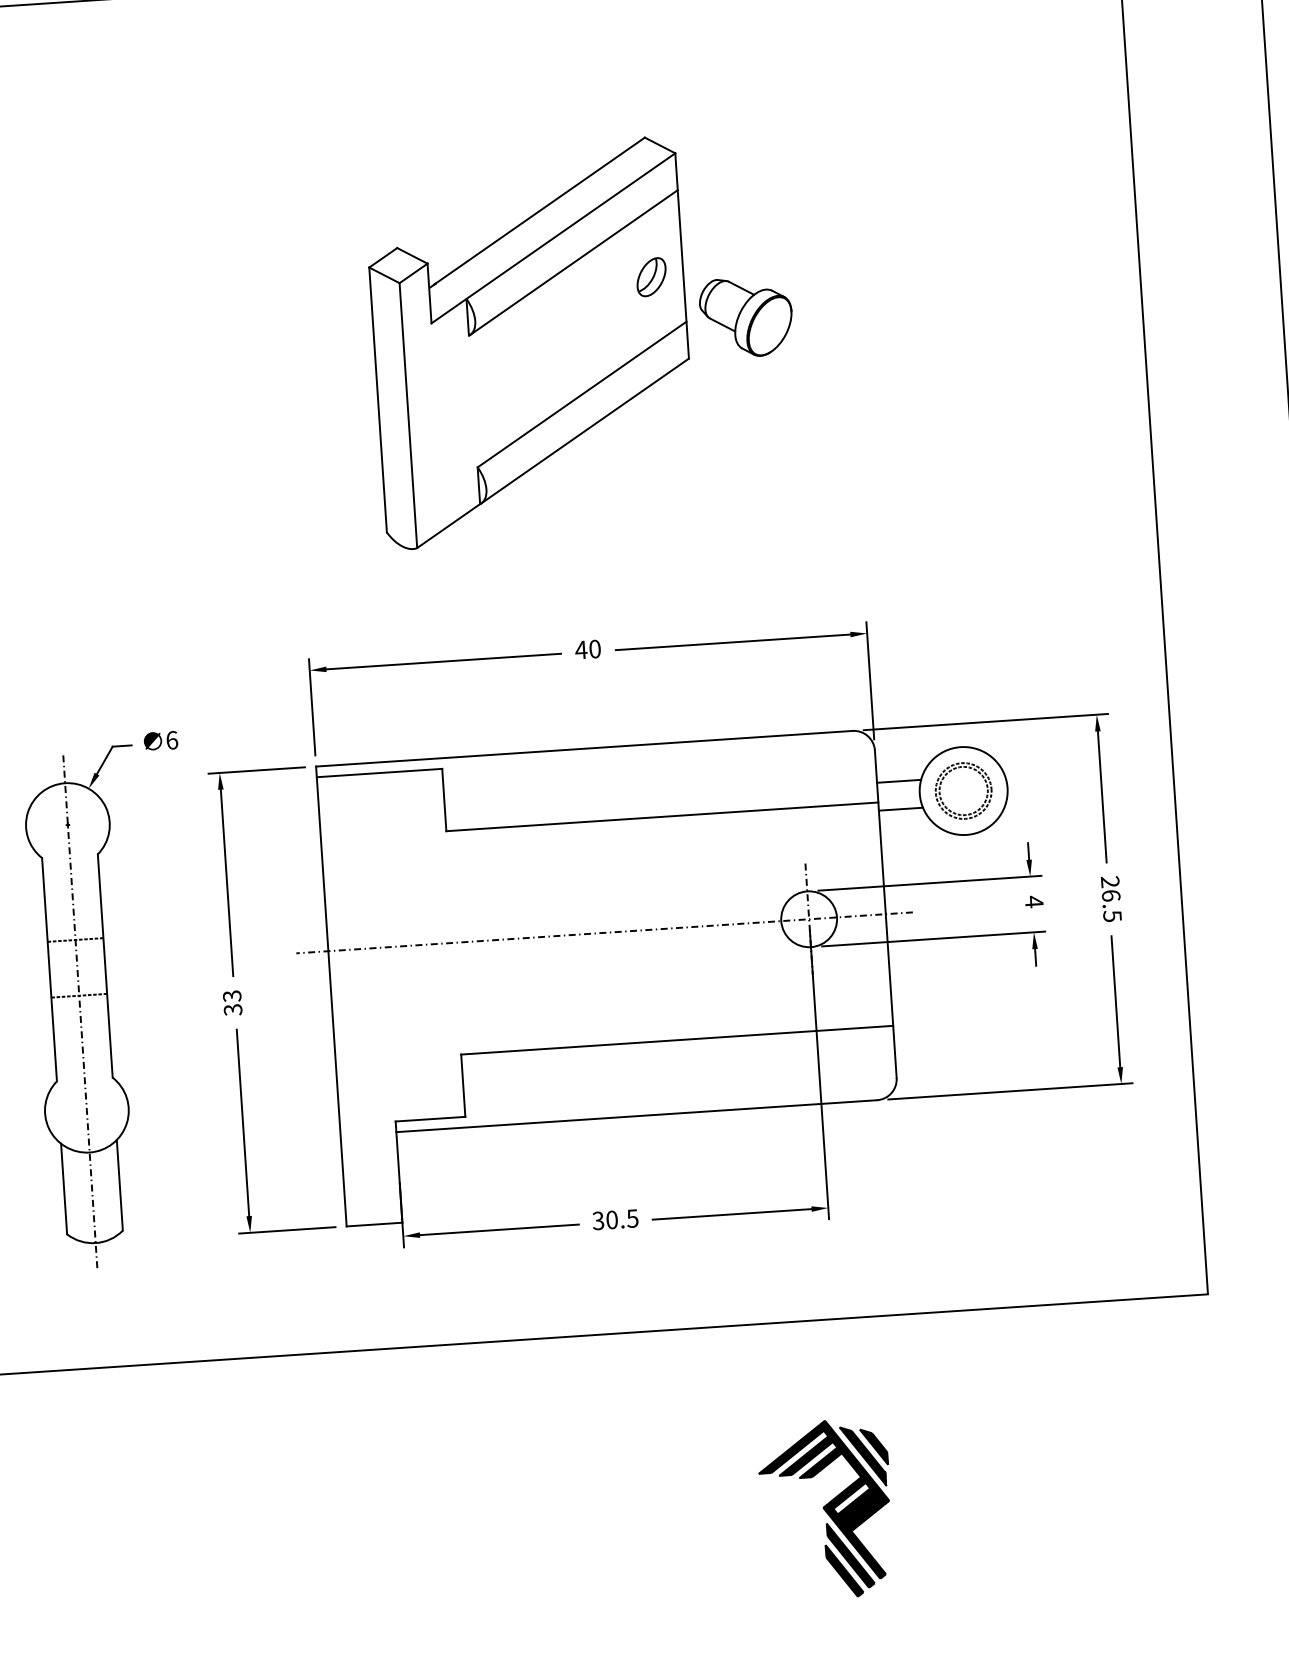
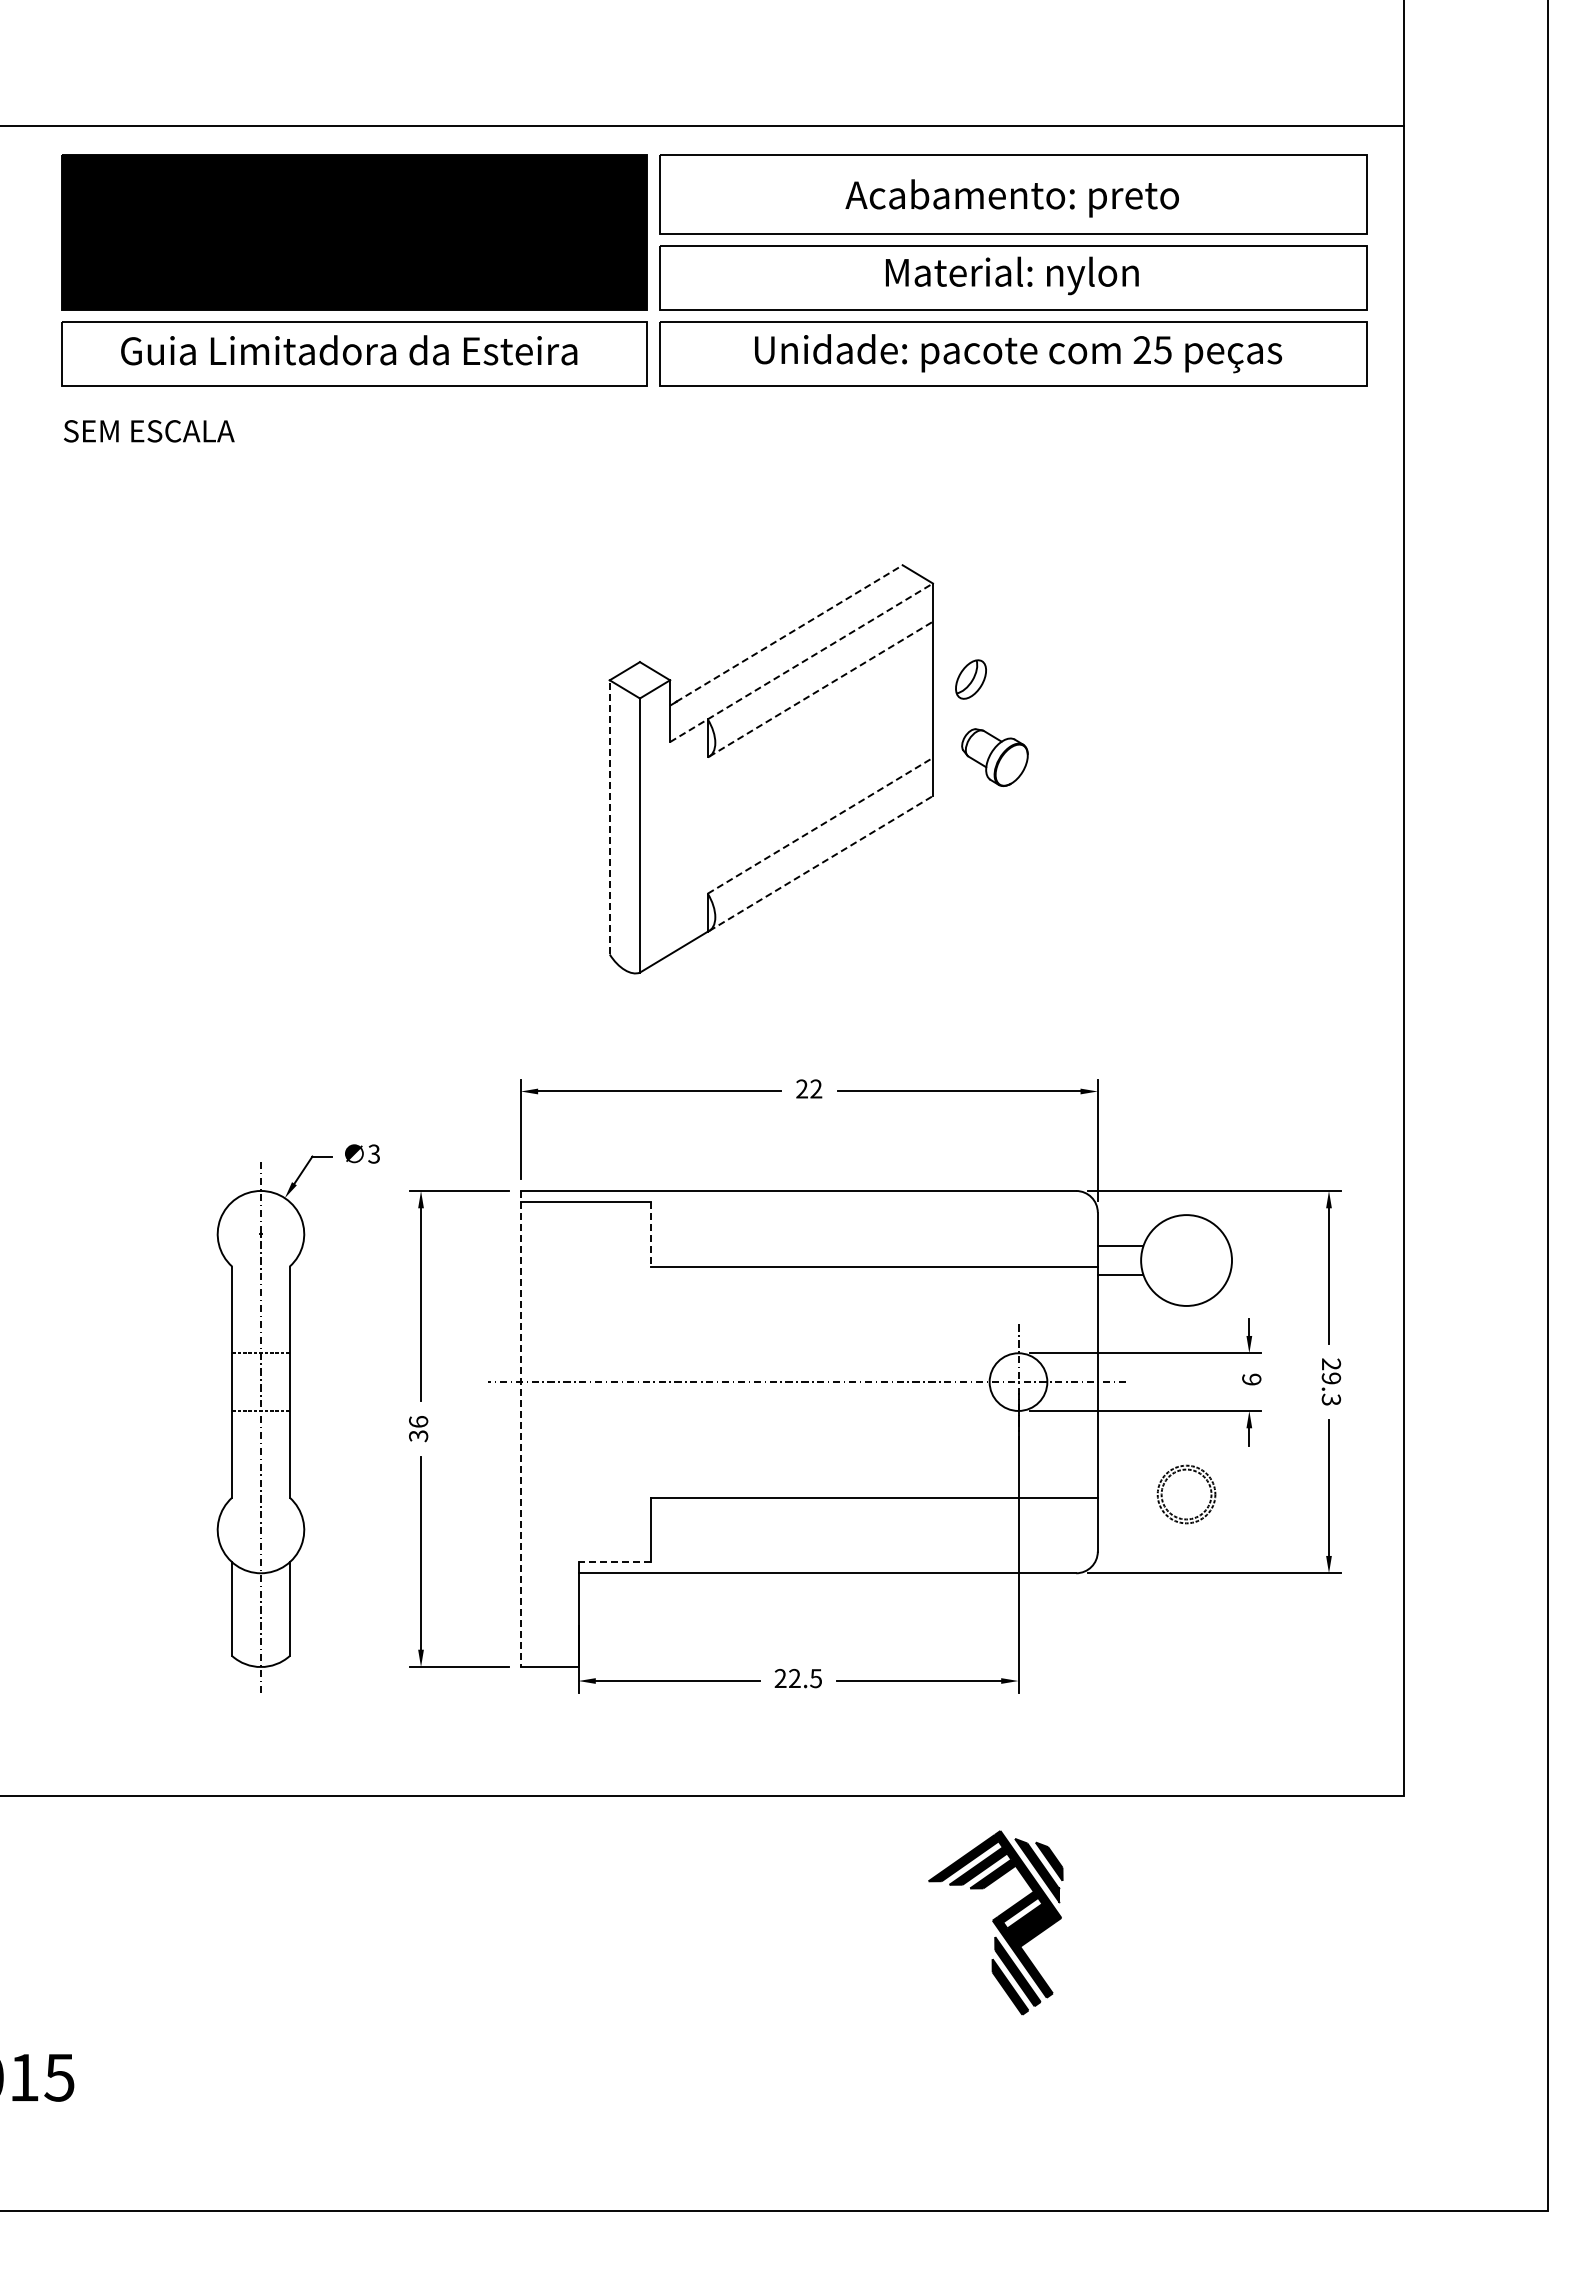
line: (539, 210) -> (789, 633), solid -> dashed
line: (553, 238) -> (801, 662), solid -> dashed
line: (574, 262) -> (821, 689), solid -> dashed
part: (651, 277) -> (970, 679), moved
part: (745, 317) -> (994, 757), size x0.7
line: (582, 394) -> (820, 825), solid -> dashed
line: (377, 399) -> (609, 816), solid -> dashed
line: (585, 430) -> (821, 863), solid -> dashed
text: (587, 649) -> (808, 1088), 40 -> 22
text: (172, 739) -> (374, 1153), 6 -> 3
part: (941, 787) -> (1163, 1489), moved
line: (444, 800) -> (650, 1234), solid -> dashed
text: (1034, 901) -> (1251, 1379), 4 -> 9
text: (1111, 905) -> (1331, 1388), 26.5 -> 29.3
text: (232, 995) -> (418, 1421), 33 -> 36
line: (331, 996) -> (520, 1429), solid -> dashed
line: (430, 1119) -> (614, 1562), solid -> dashed
text: (605, 1220) -> (787, 1678), 30.5 -> 22.5
part: (826, 1509) -> (995, 1922), moved

